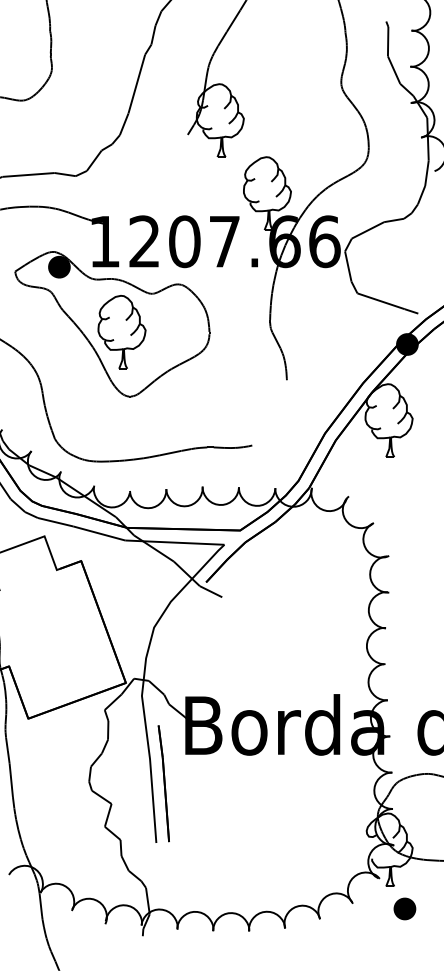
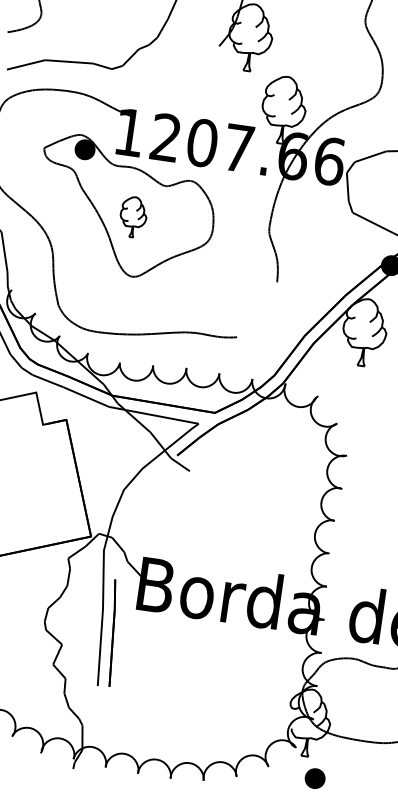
part: (121, 332) -> (132, 217), size x0.6

